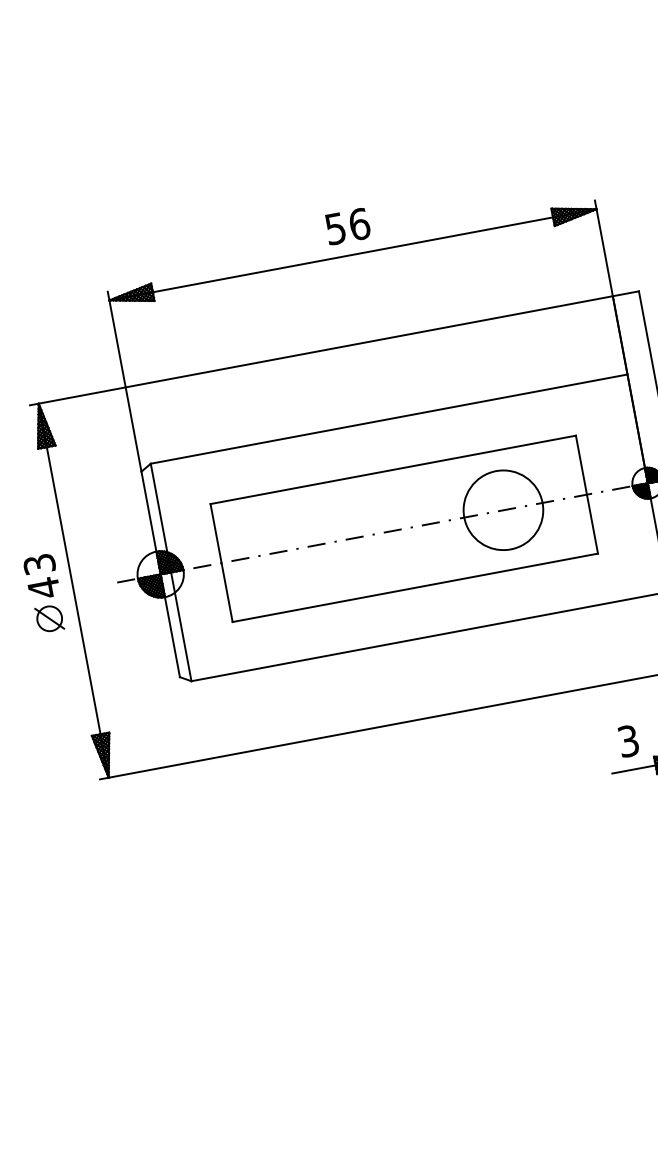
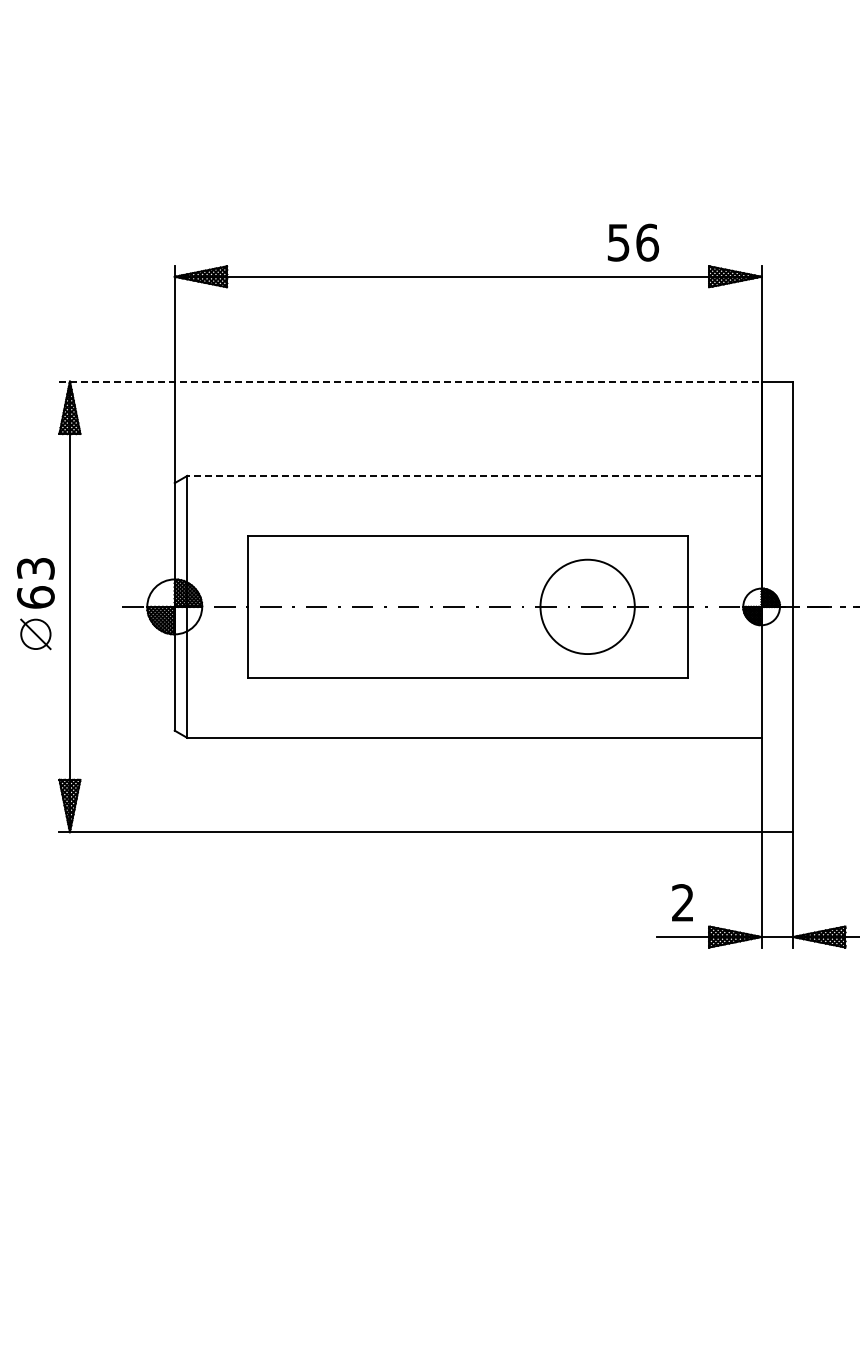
text: (347, 226) -> (633, 242), moved
line: (322, 350) -> (411, 381), solid -> dashed
line: (388, 418) -> (473, 475), solid -> dashed
text: (43, 588) -> (35, 597), 43 -> 63
text: (628, 740) -> (682, 902), 3 -> 2

